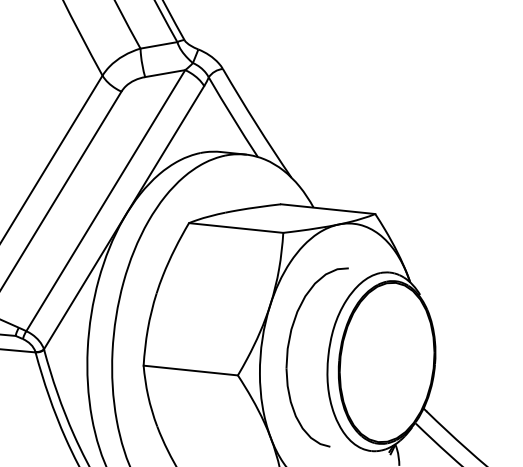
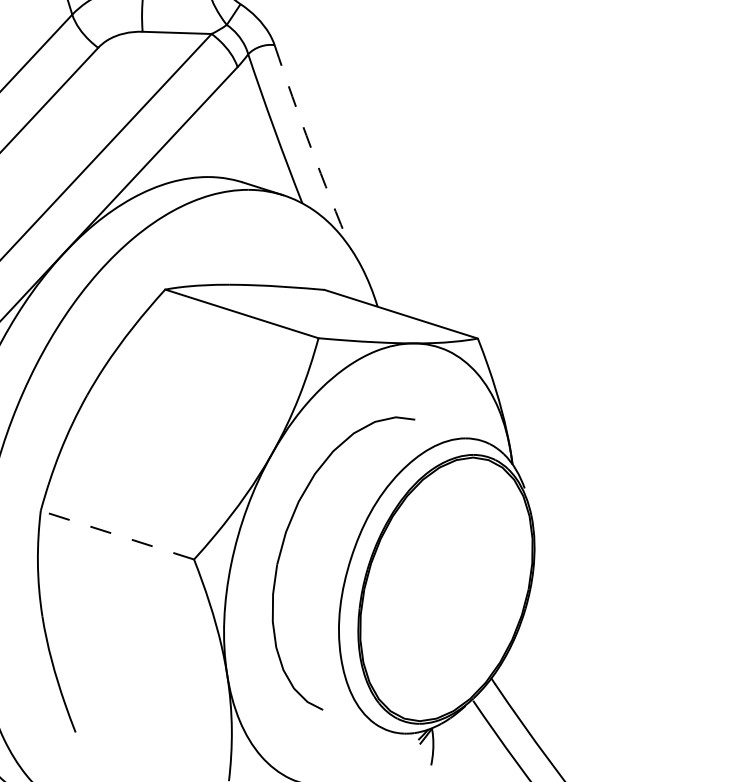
arc: (256, 124) -> (311, 148), solid -> dashed
line: (190, 370) -> (116, 535), solid -> dashed

